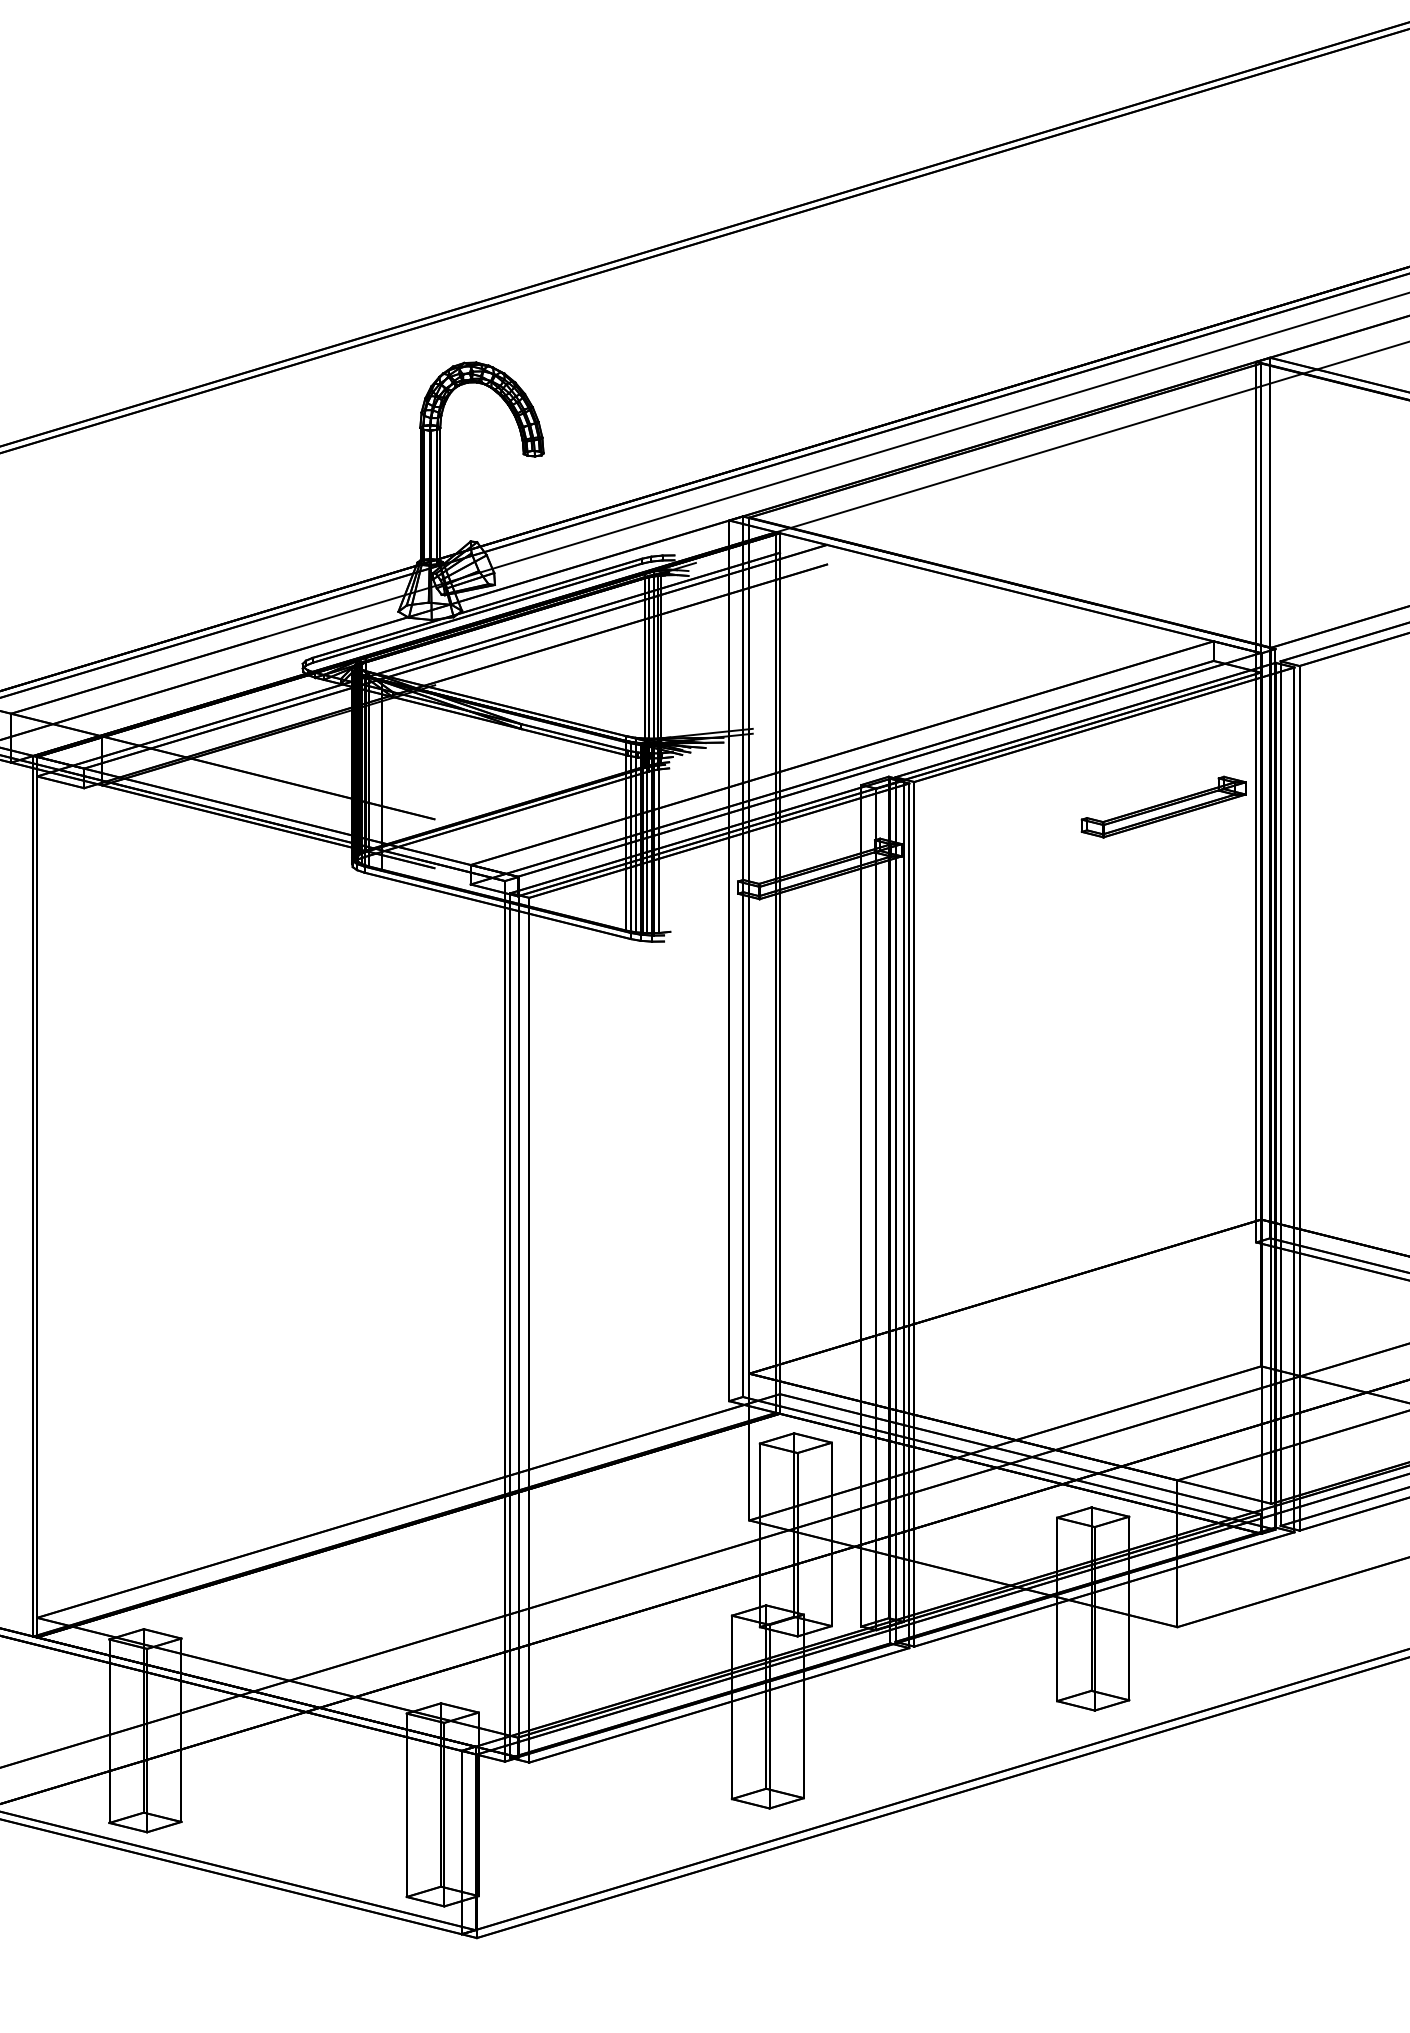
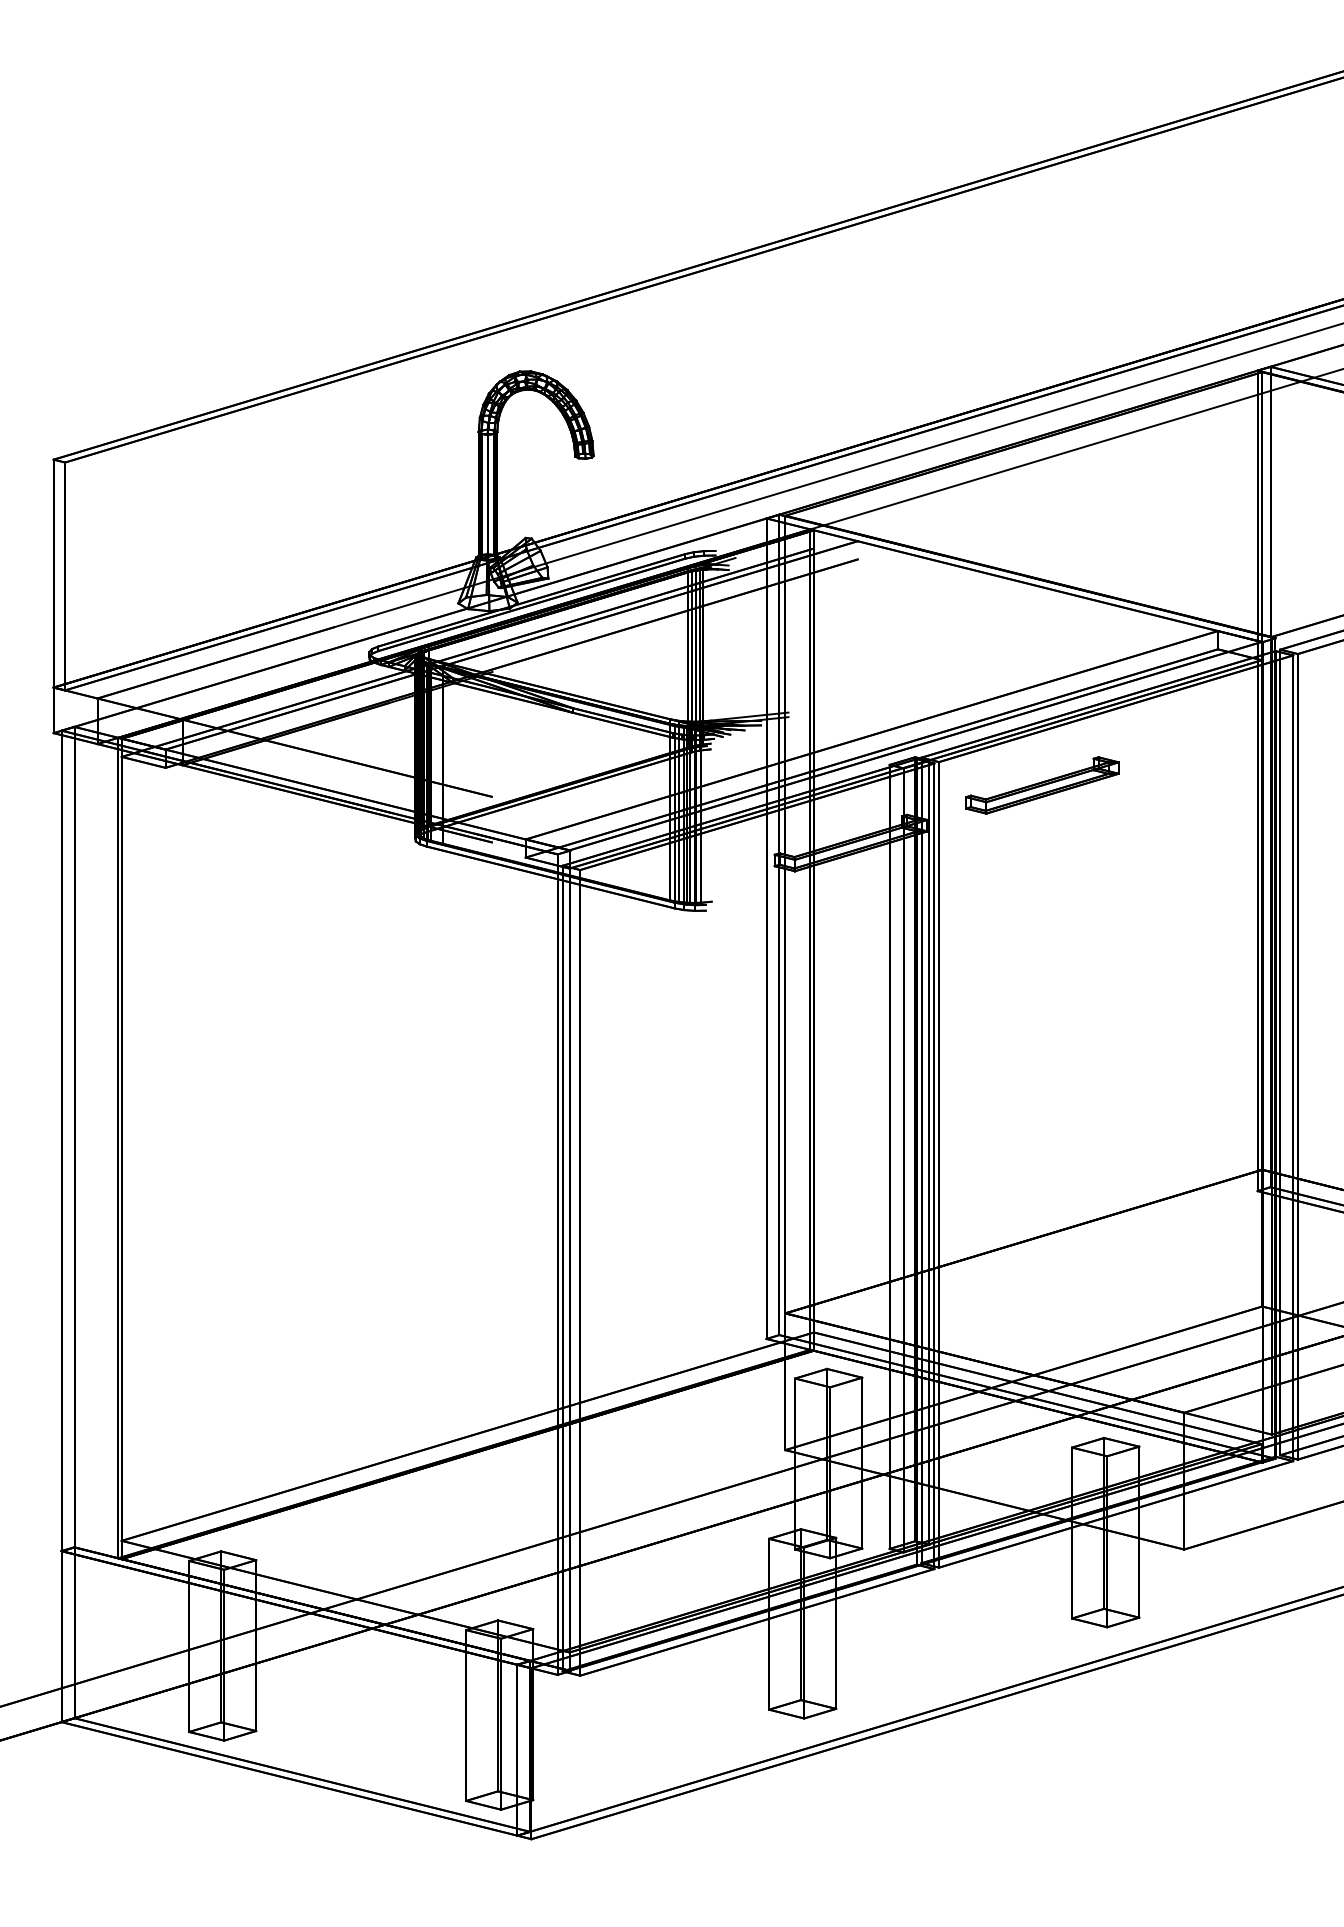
part: (1163, 807) -> (1042, 785), moved

